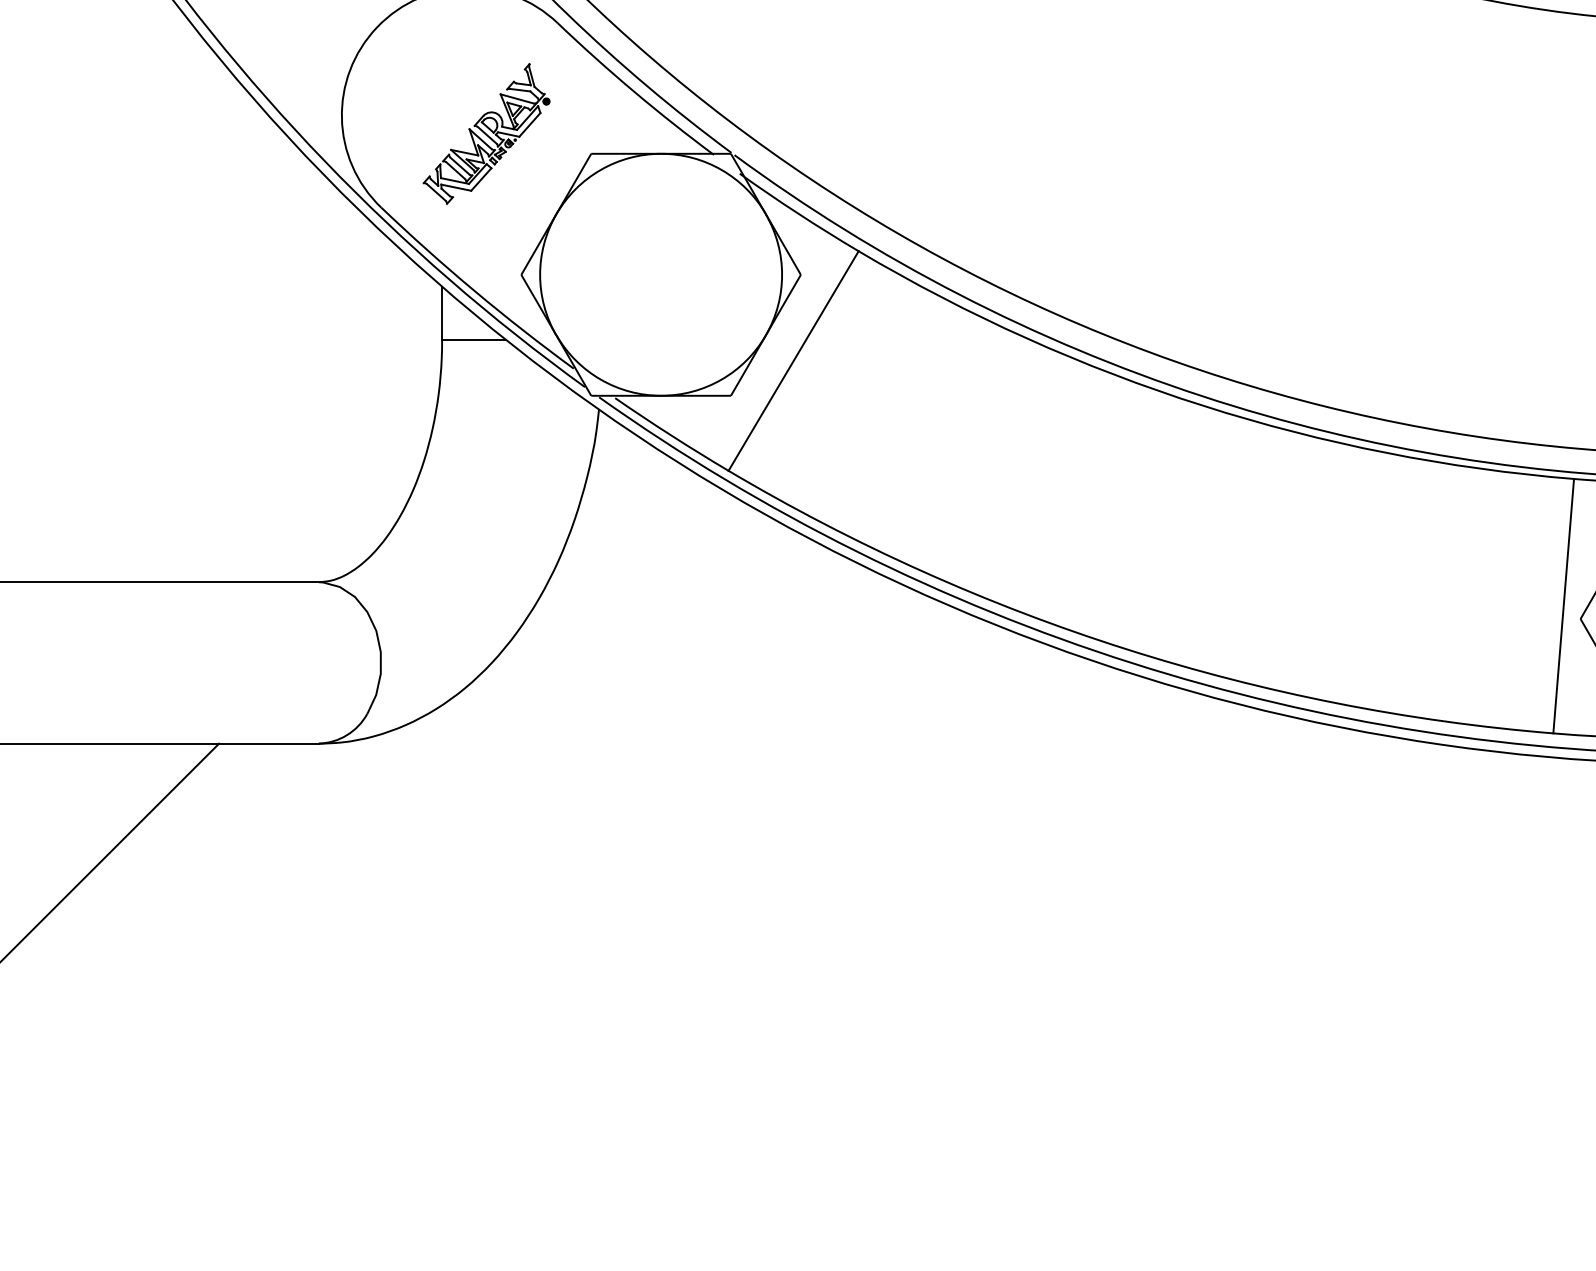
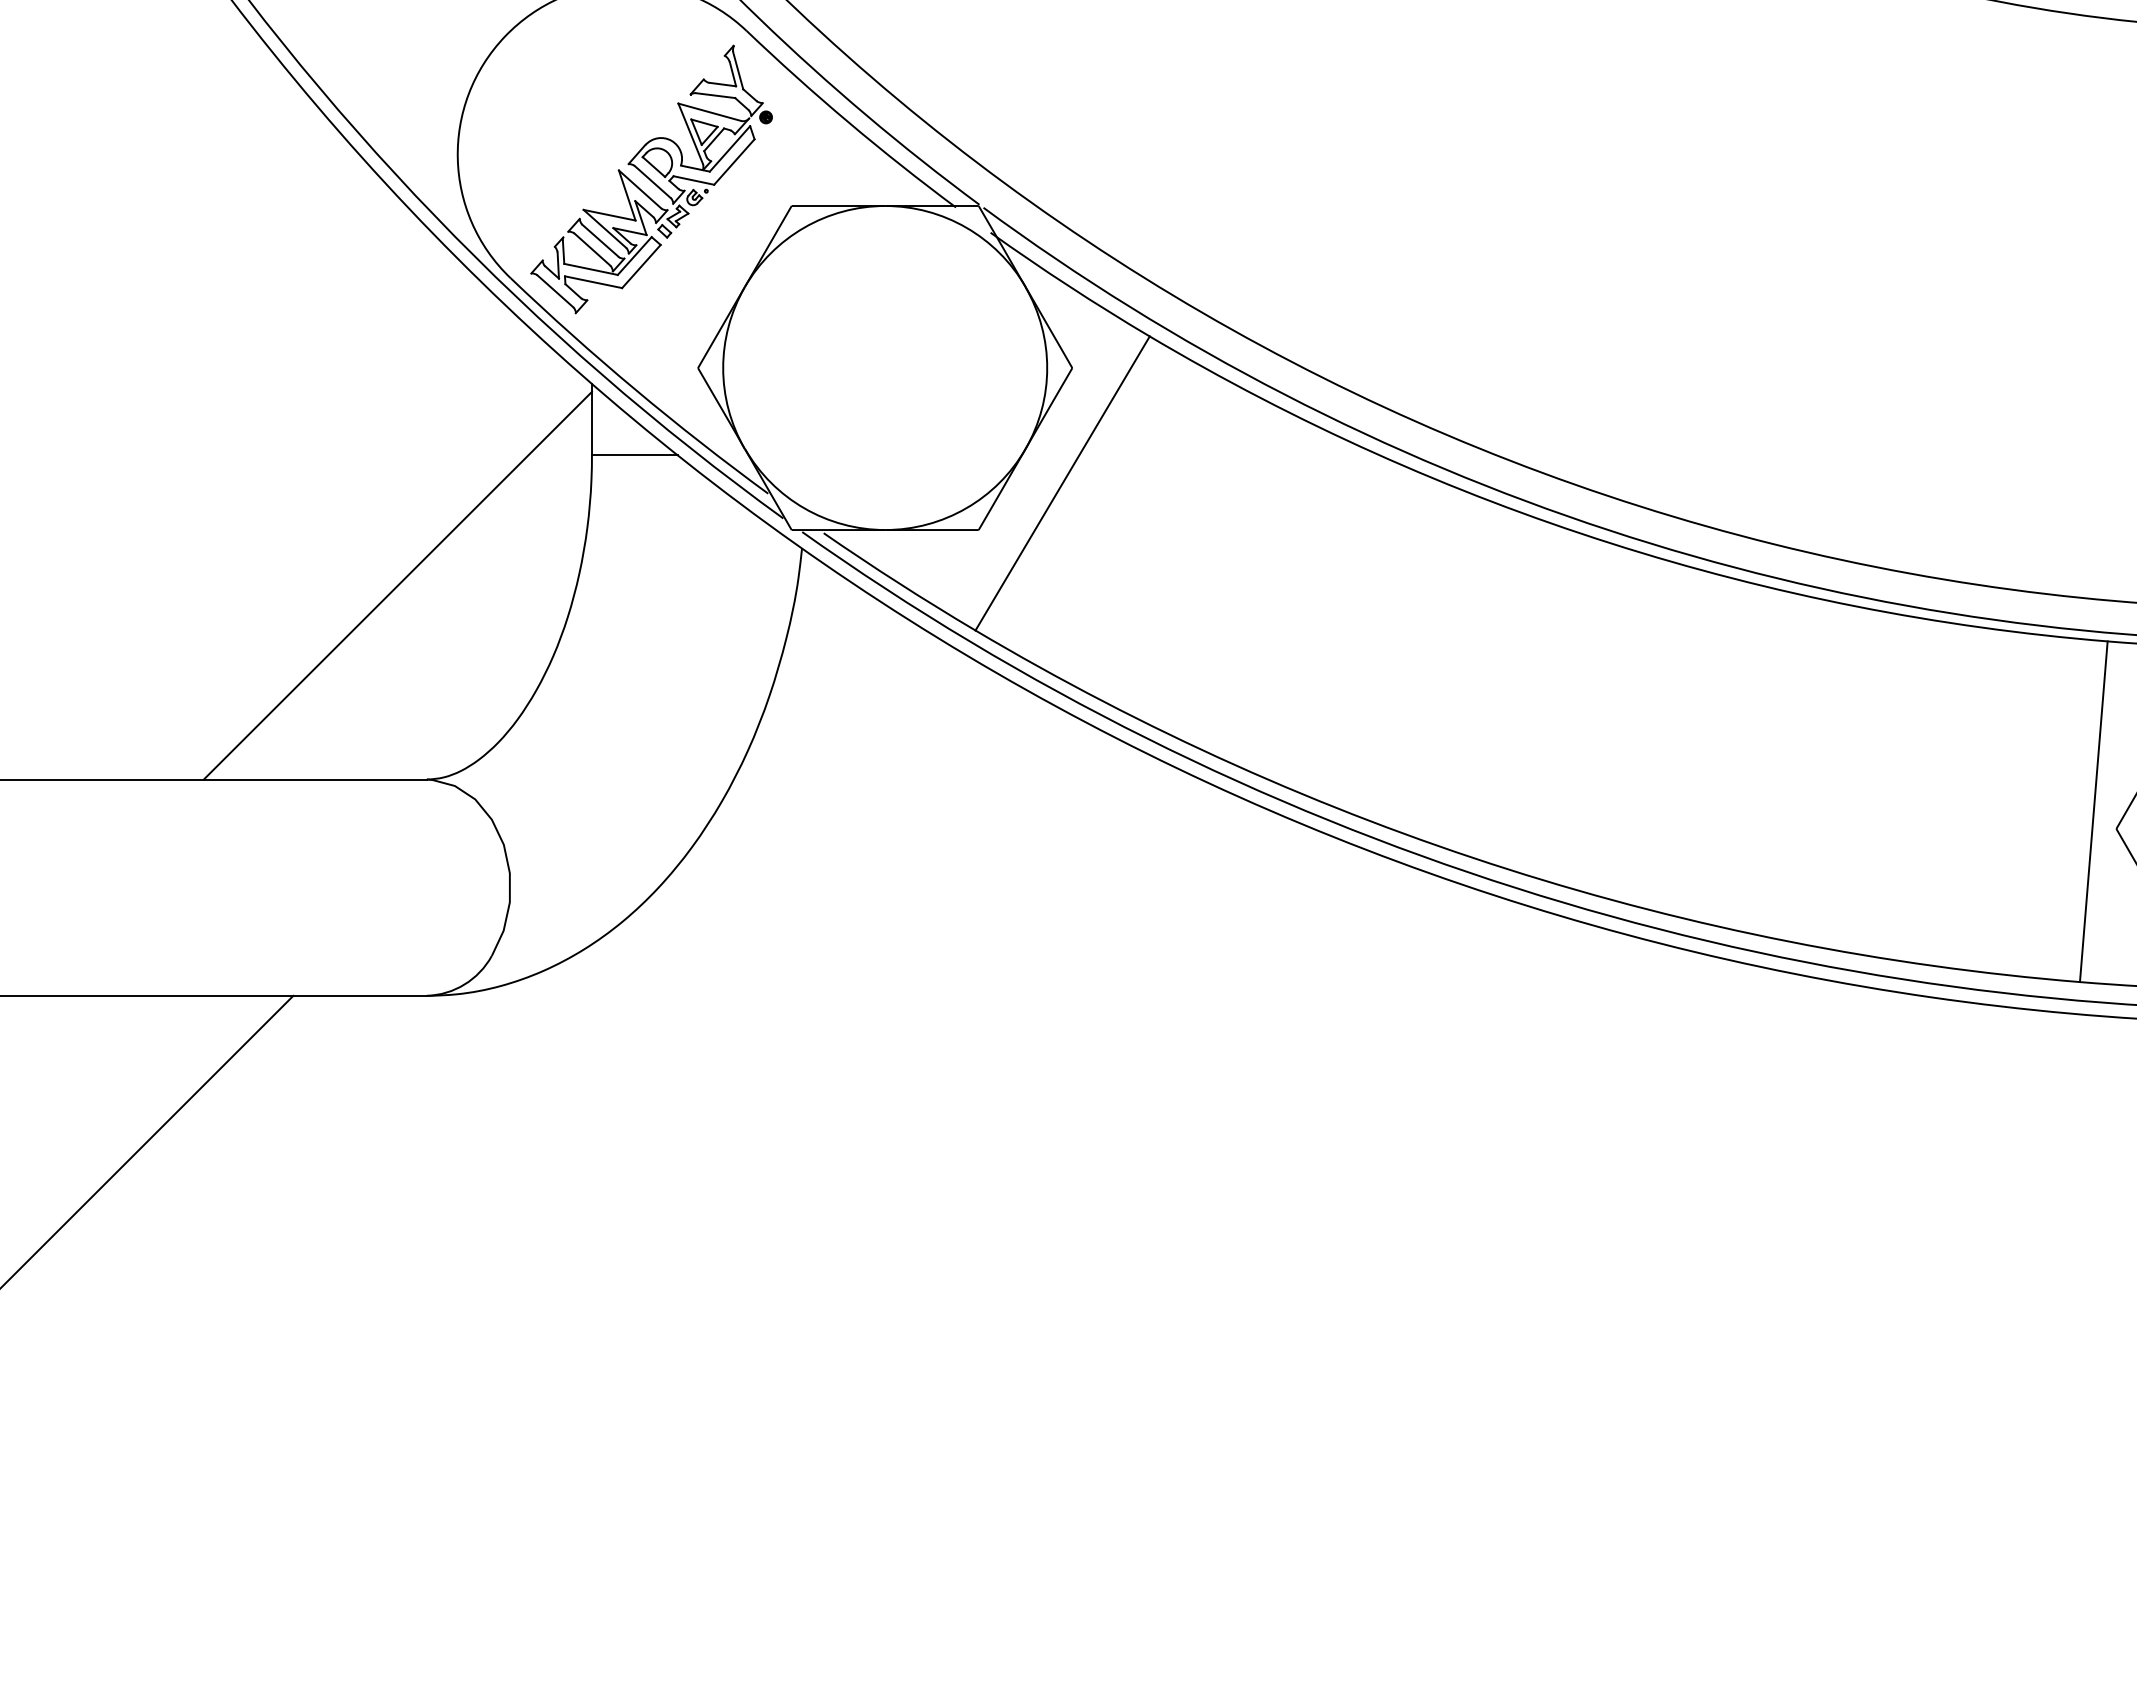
part: (486, 134) -> (651, 179), size x1.43
line: (296, 437) -> (397, 585), added

